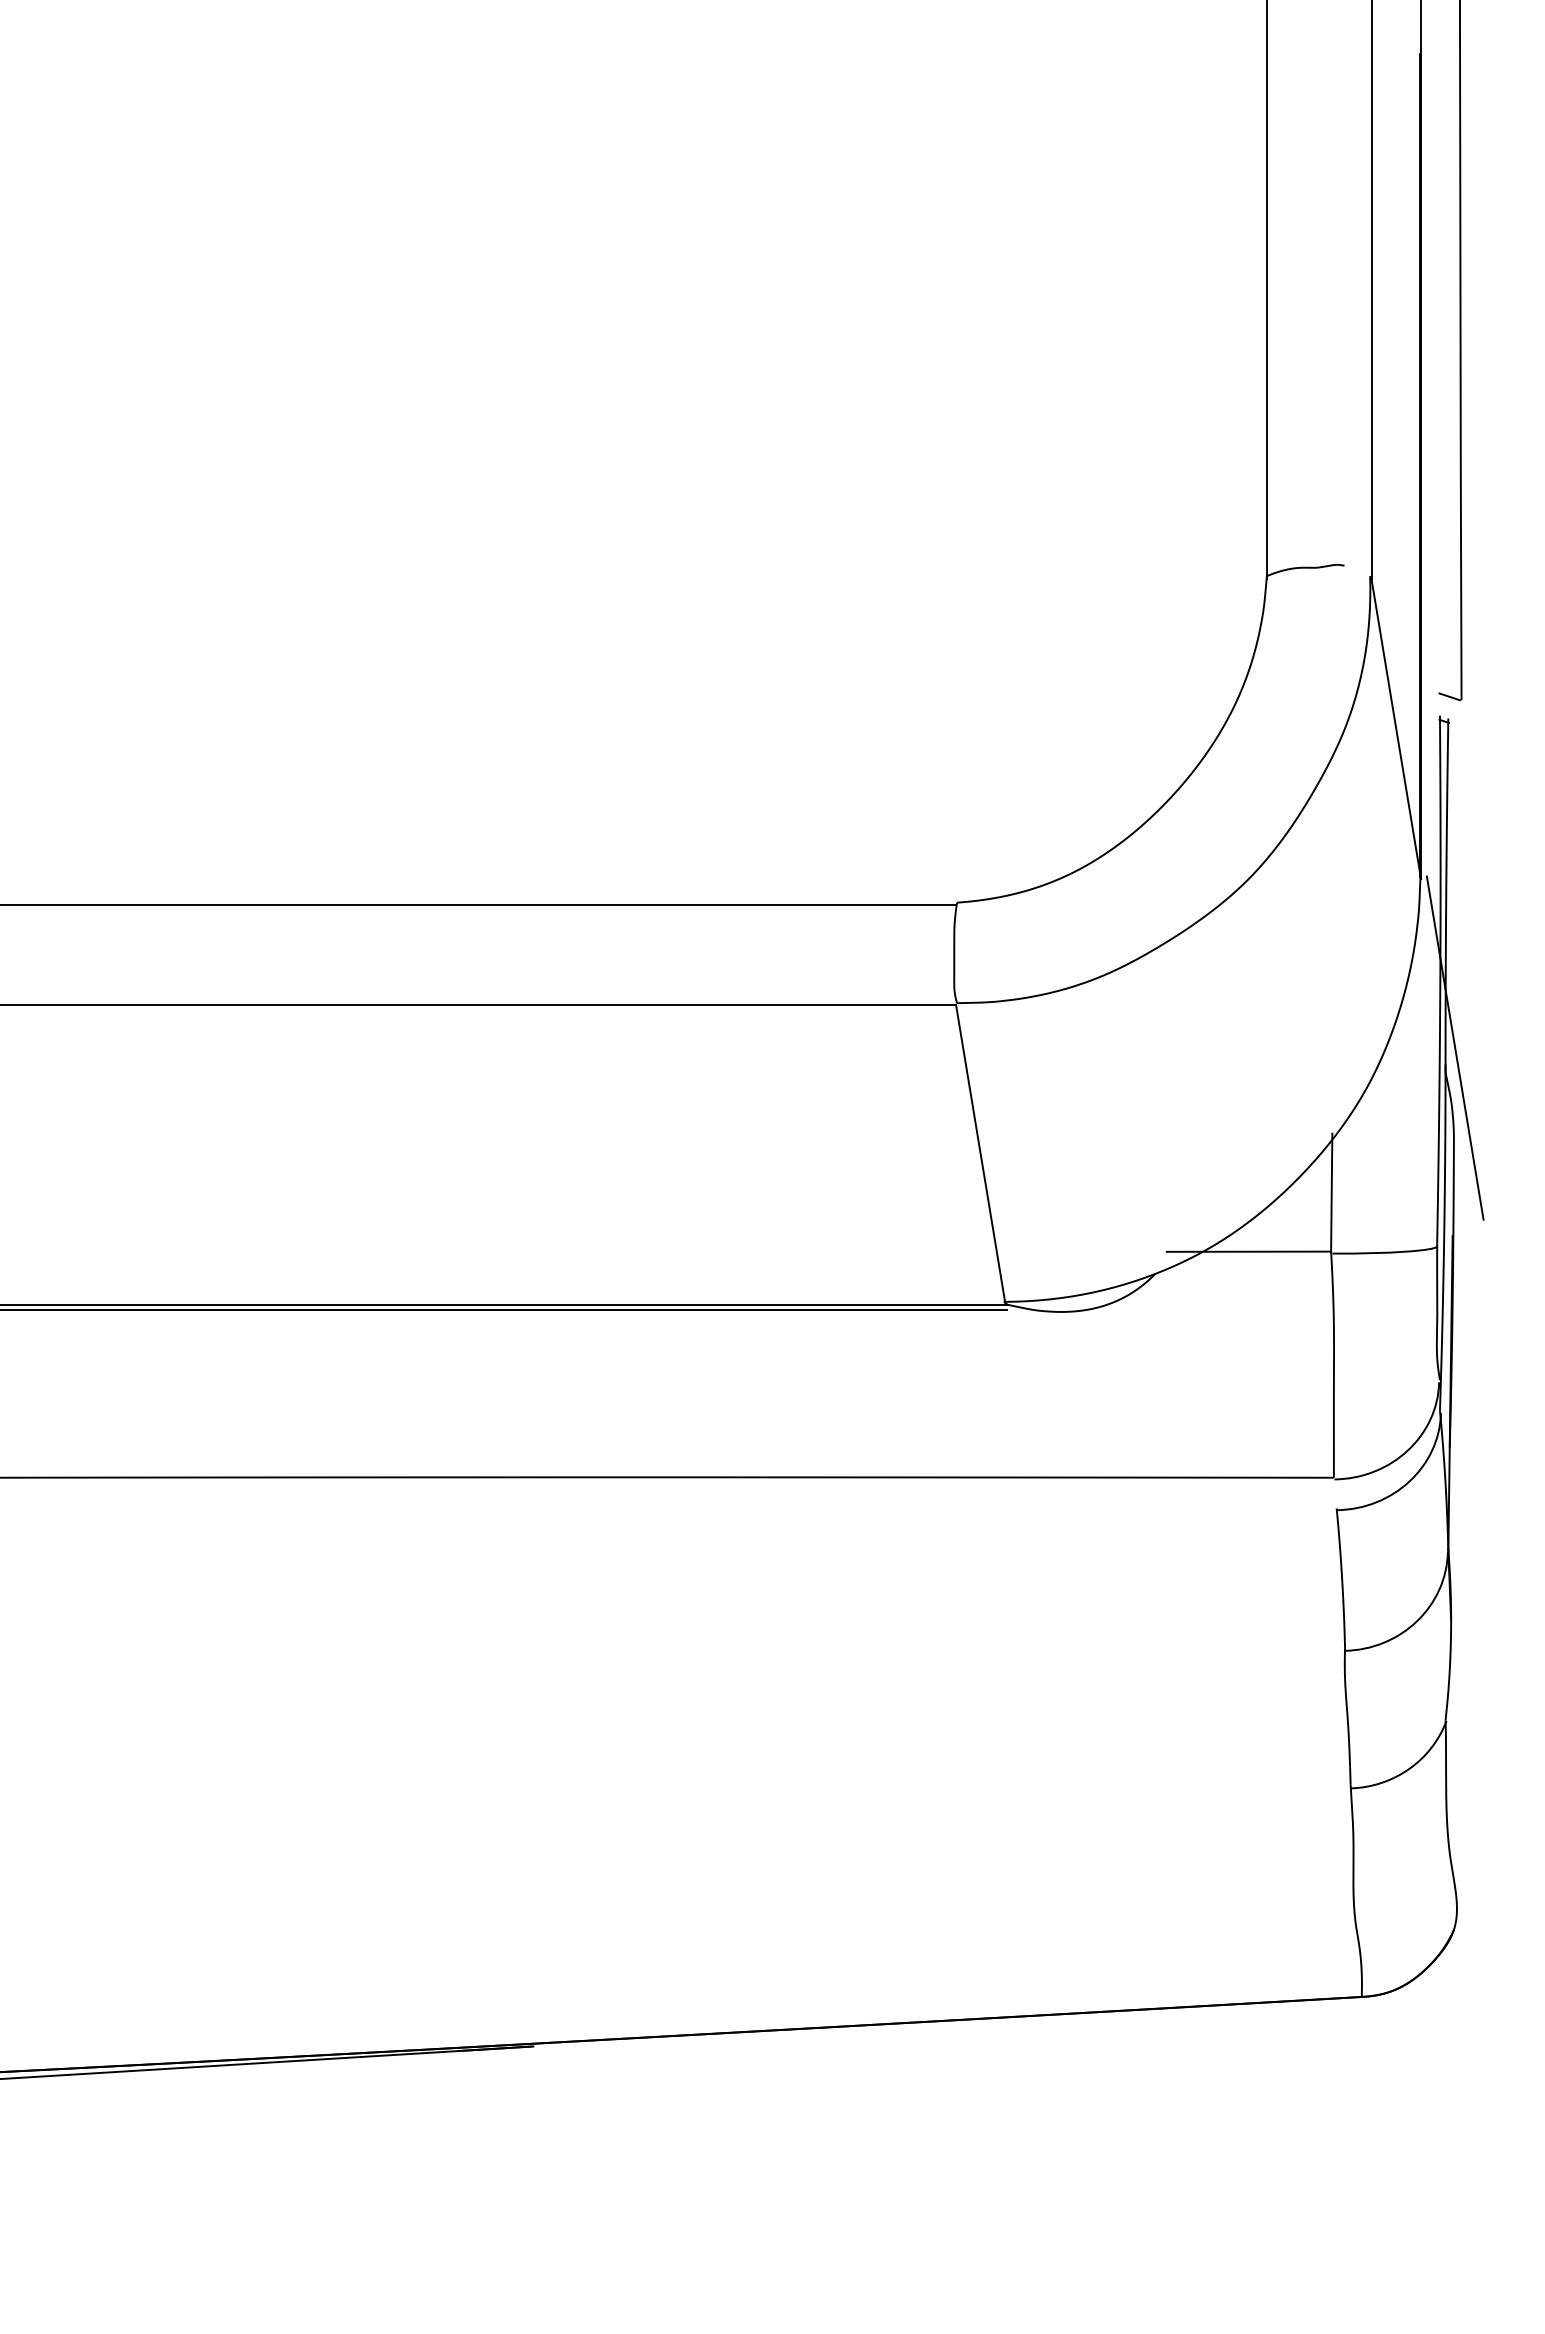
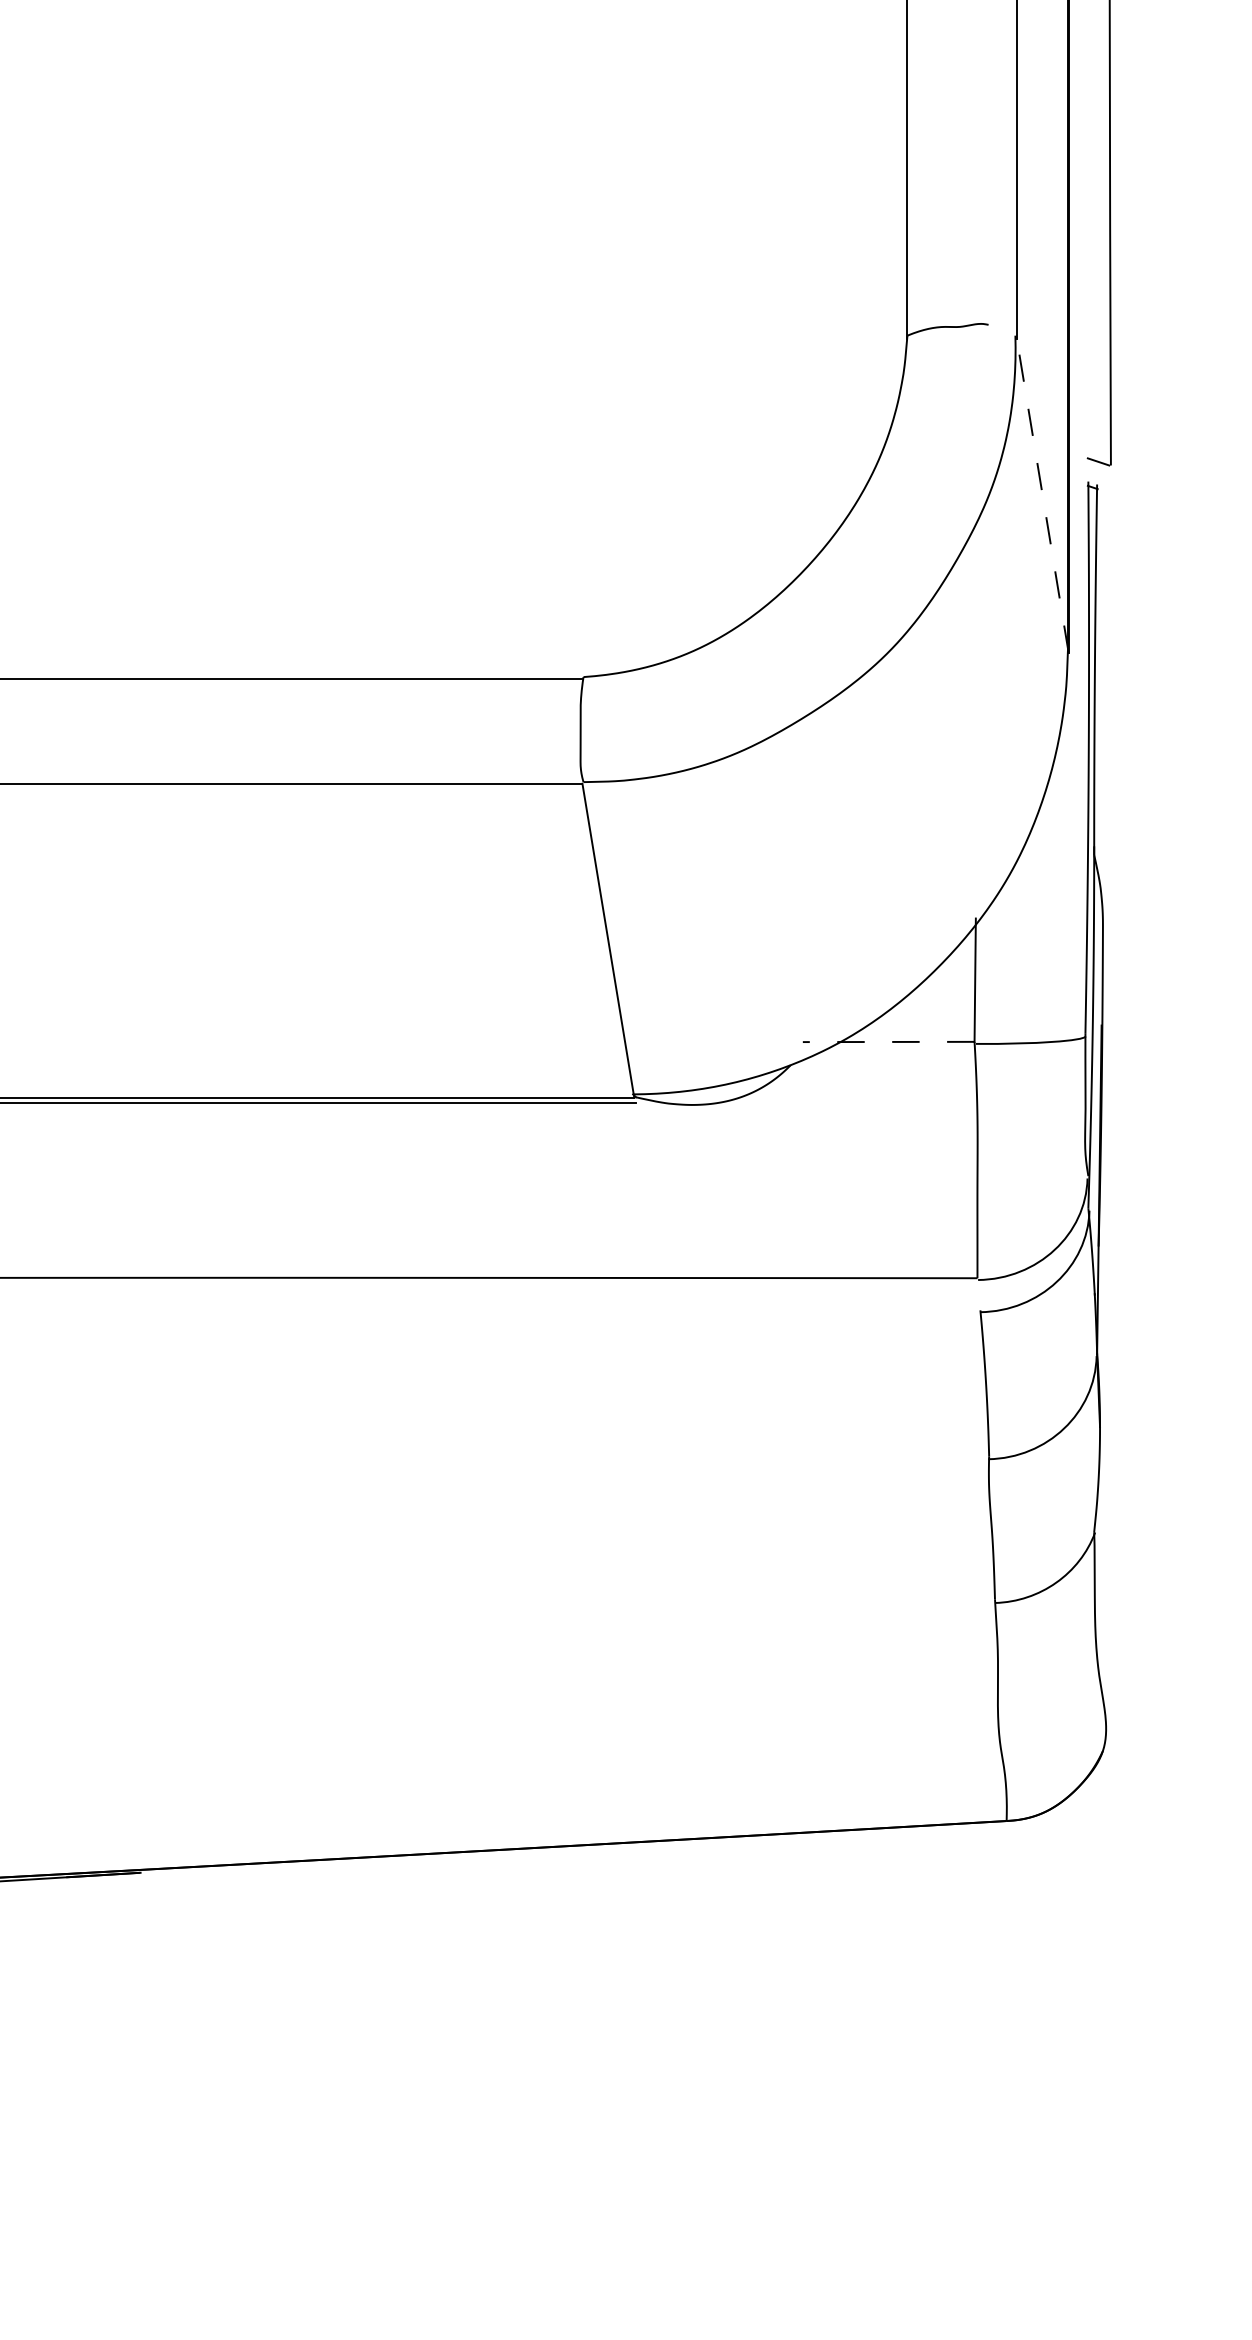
line: (1396, 728) -> (1042, 494), solid -> dashed
line: (1454, 1047) -> (1103, 828), removed
line: (1248, 1251) -> (888, 1041), solid -> dashed

